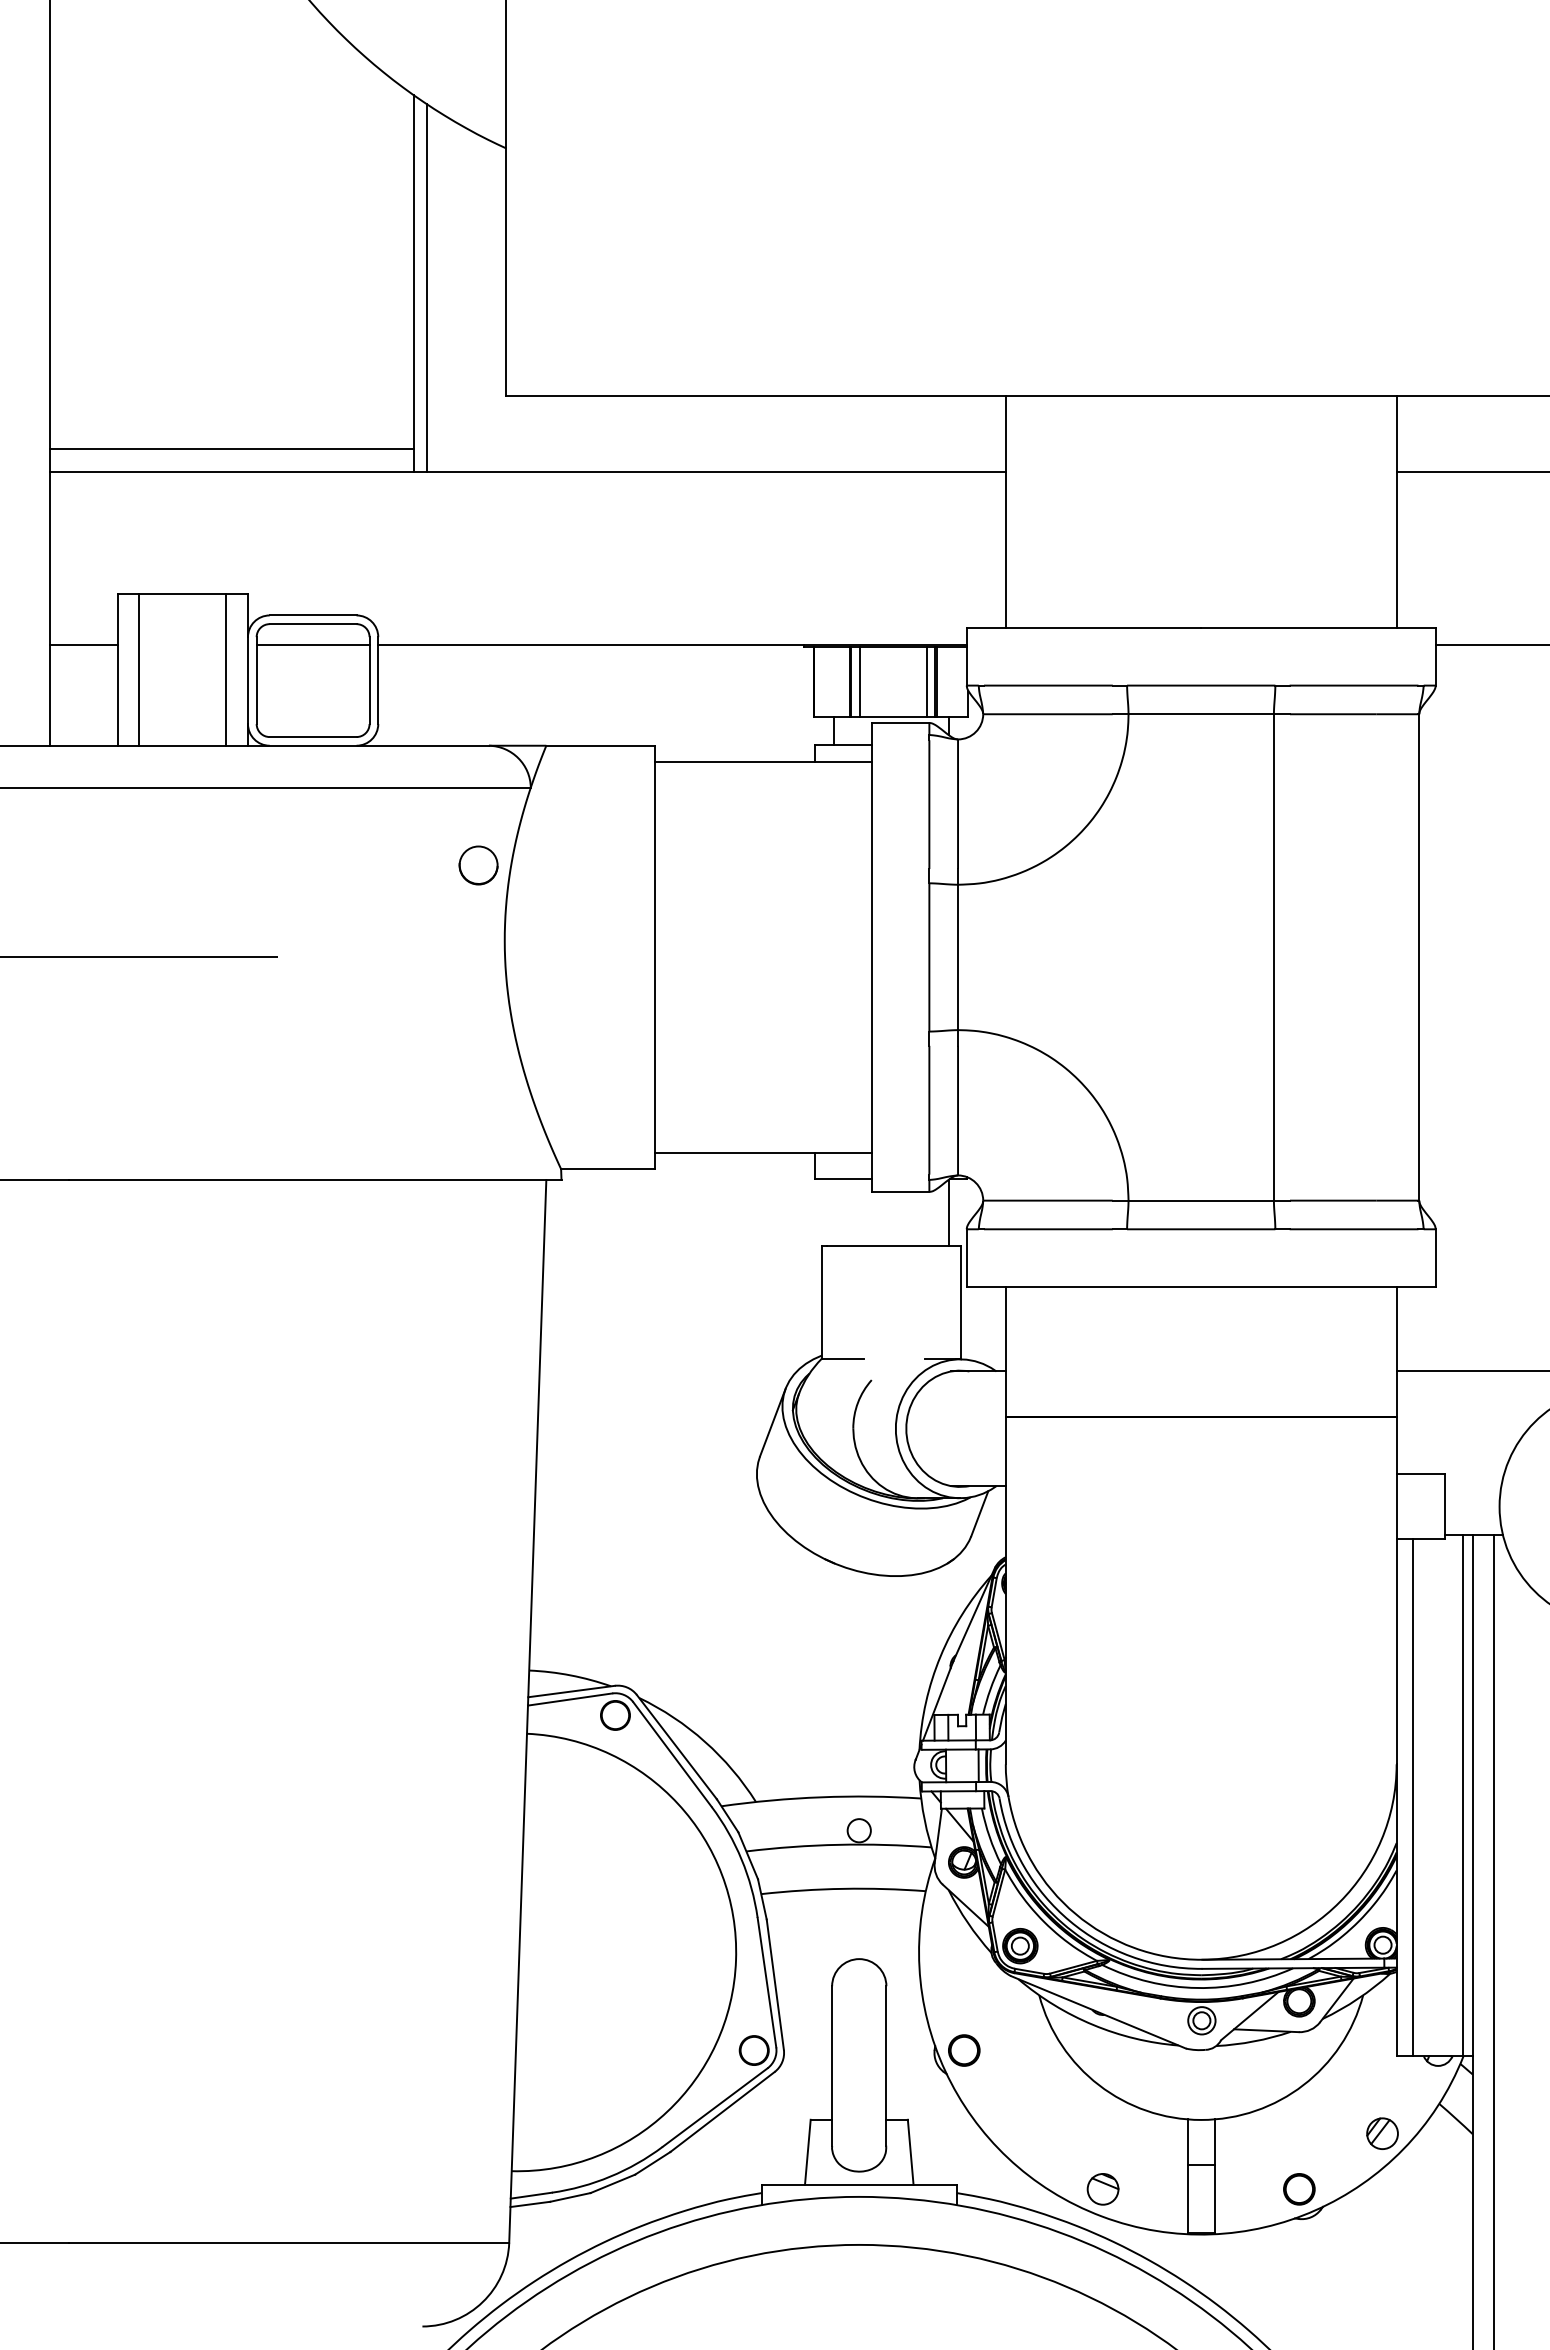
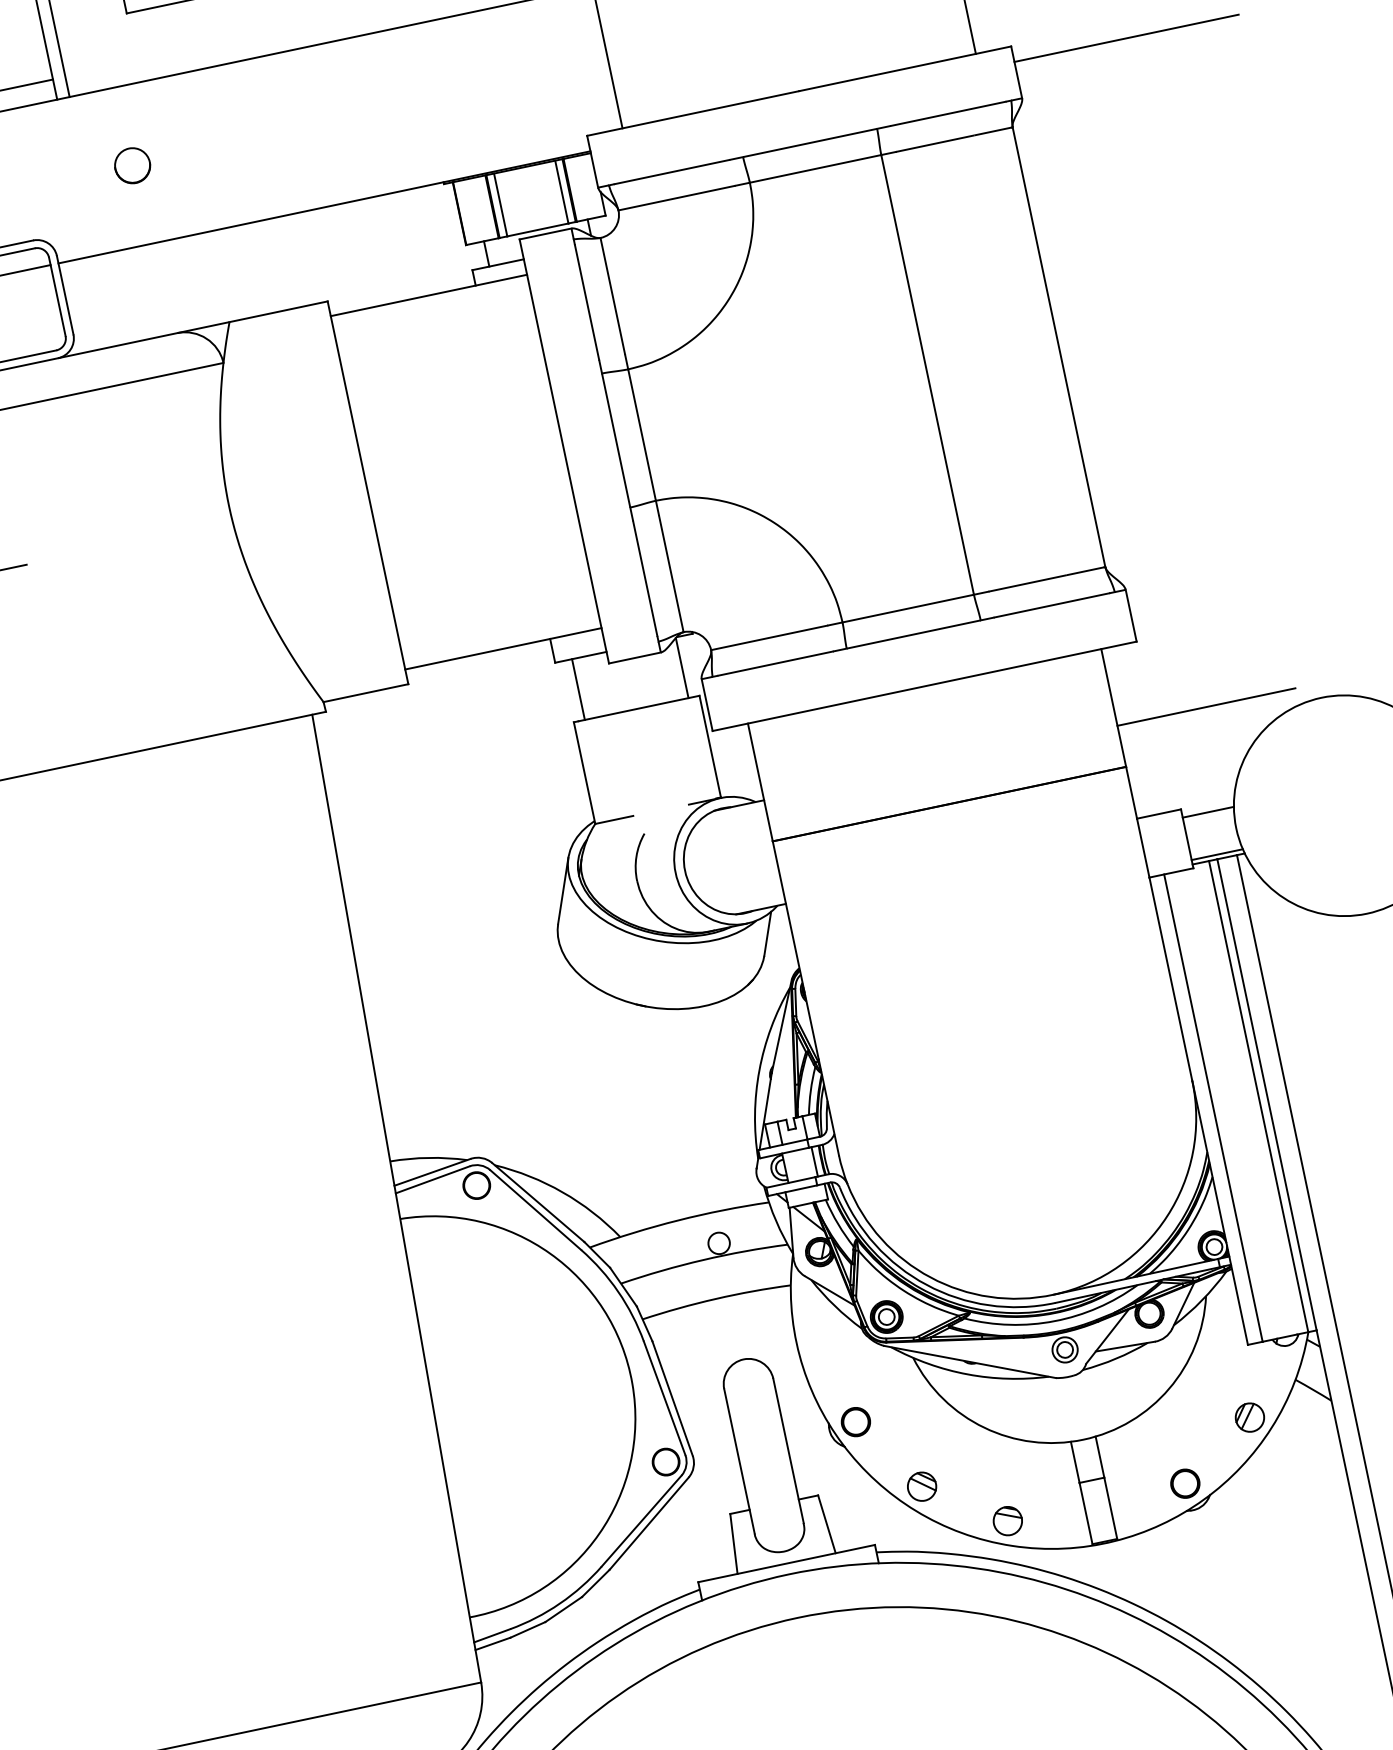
circle: (478, 865) -> (132, 165), moved
line: (833, 1212) -> (578, 689), added
line: (1473, 1483) -> (1208, 812), added
line: (1473, 1530) -> (1217, 854), added
part: (1019, 2133) -> (921, 1486), added

